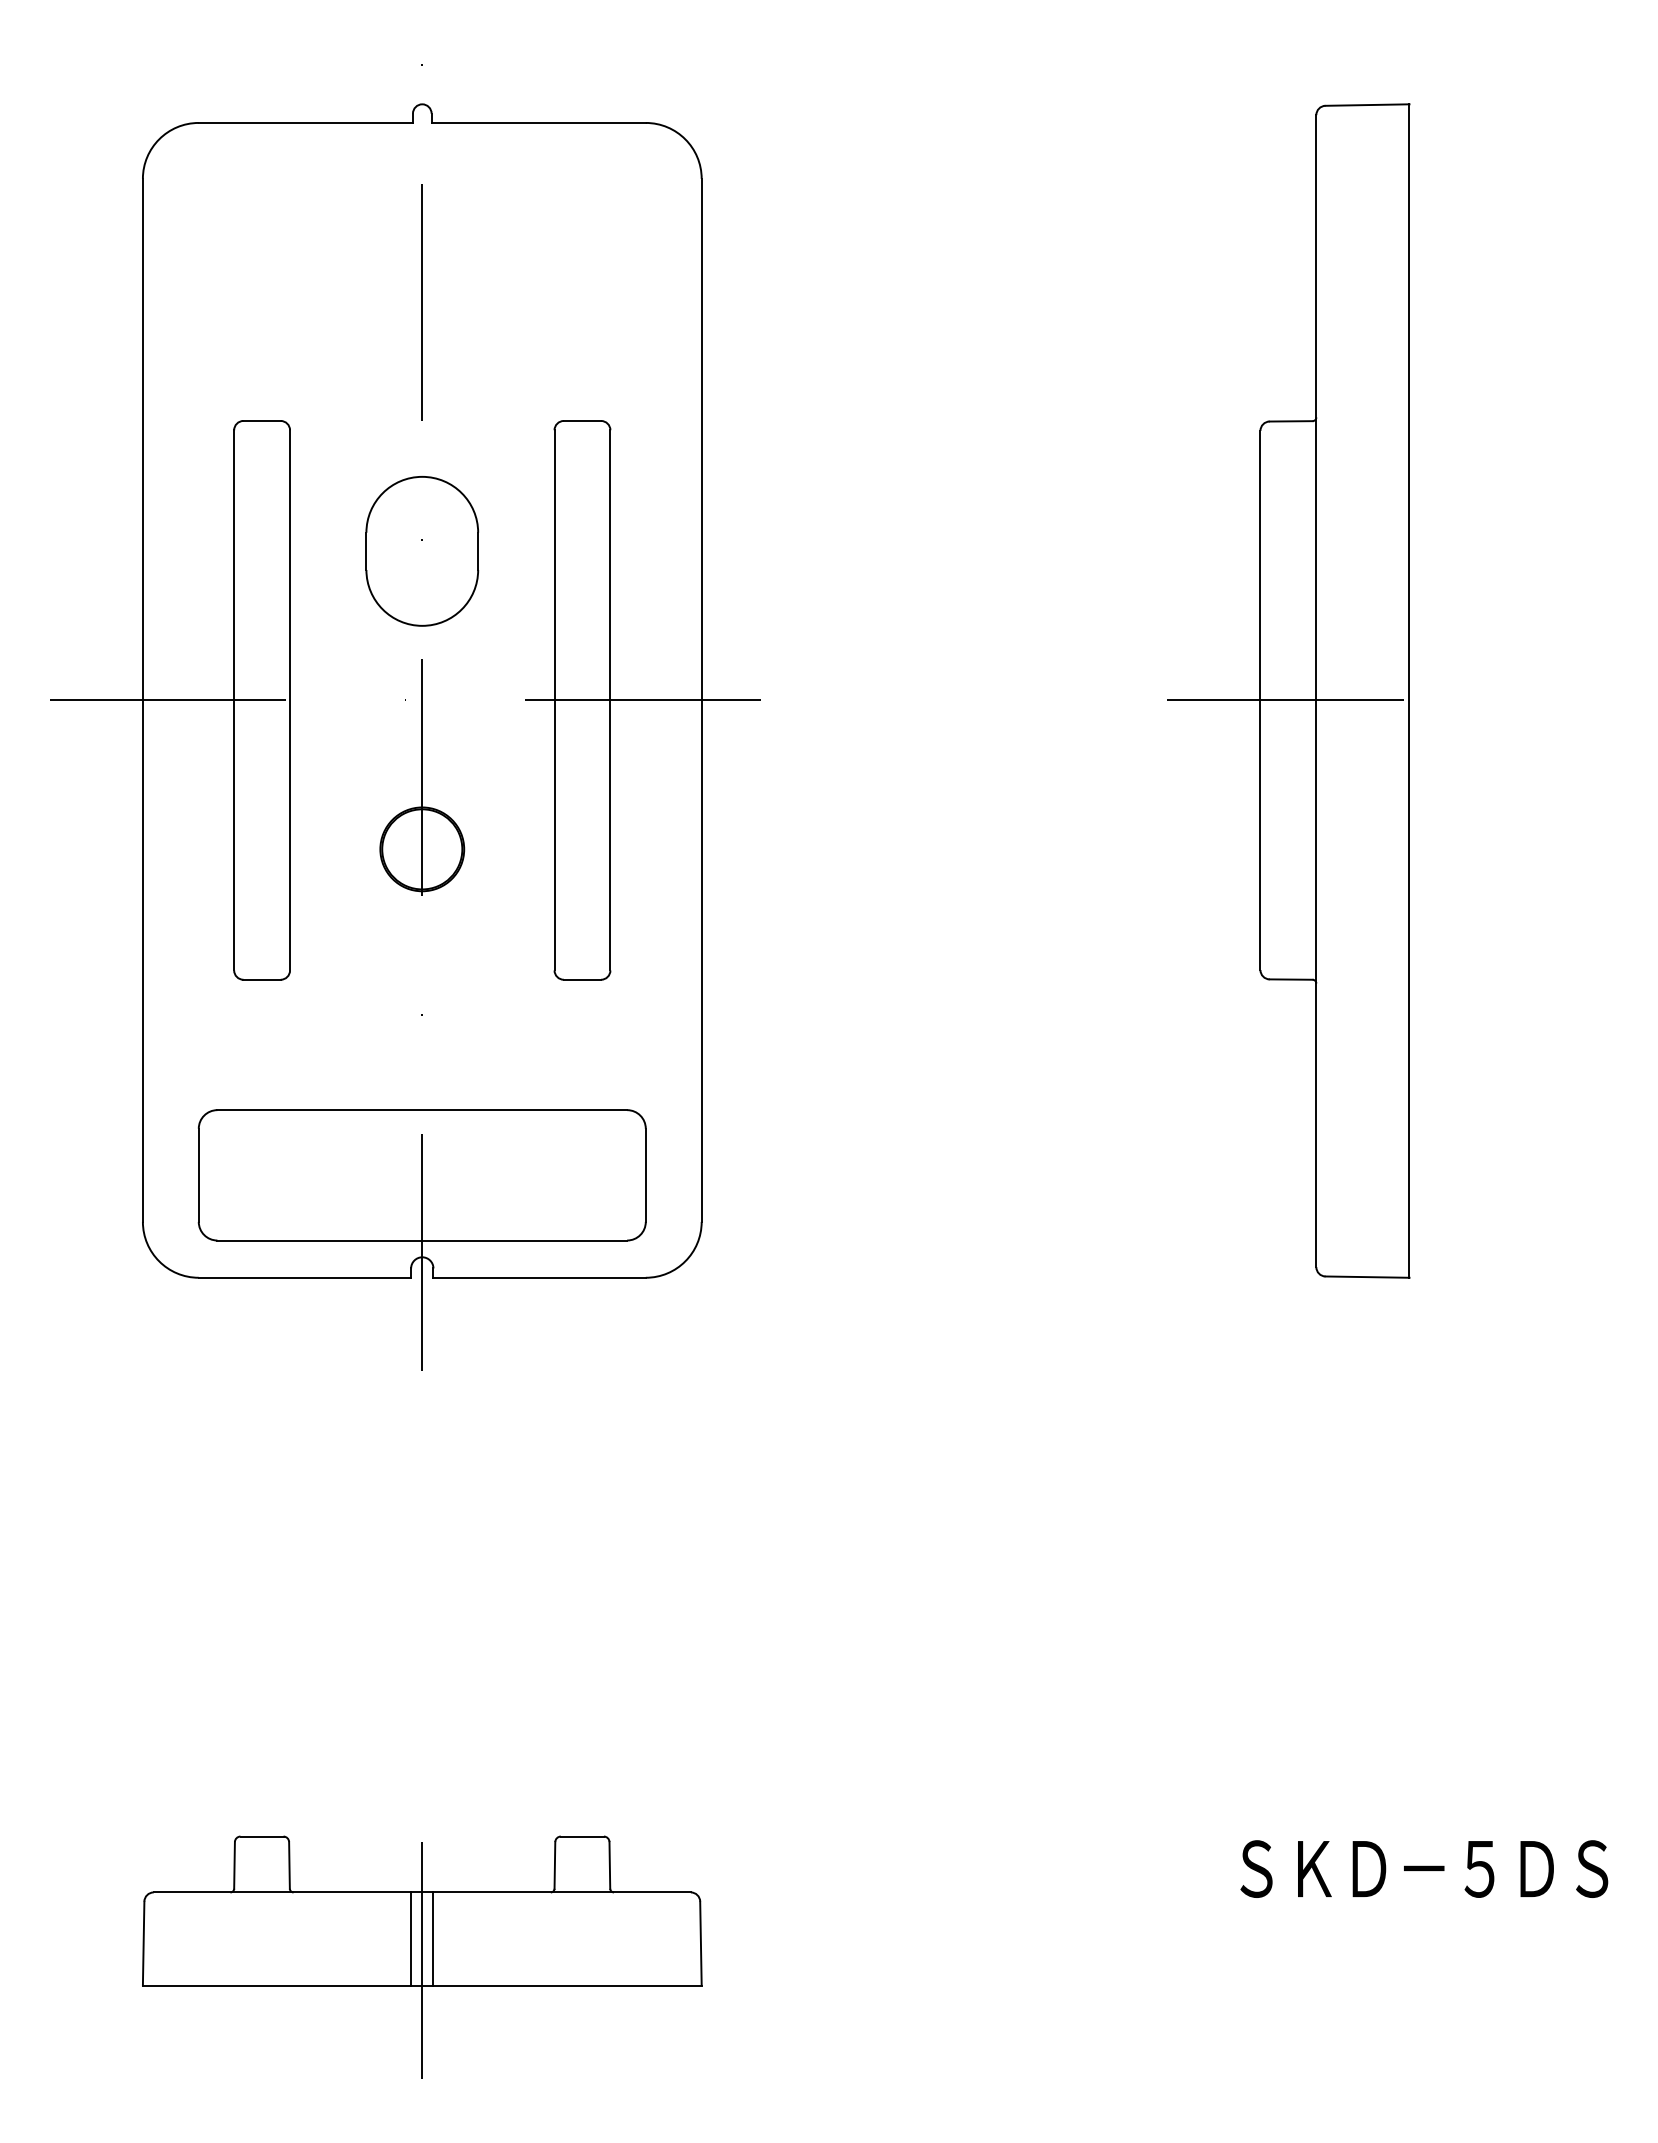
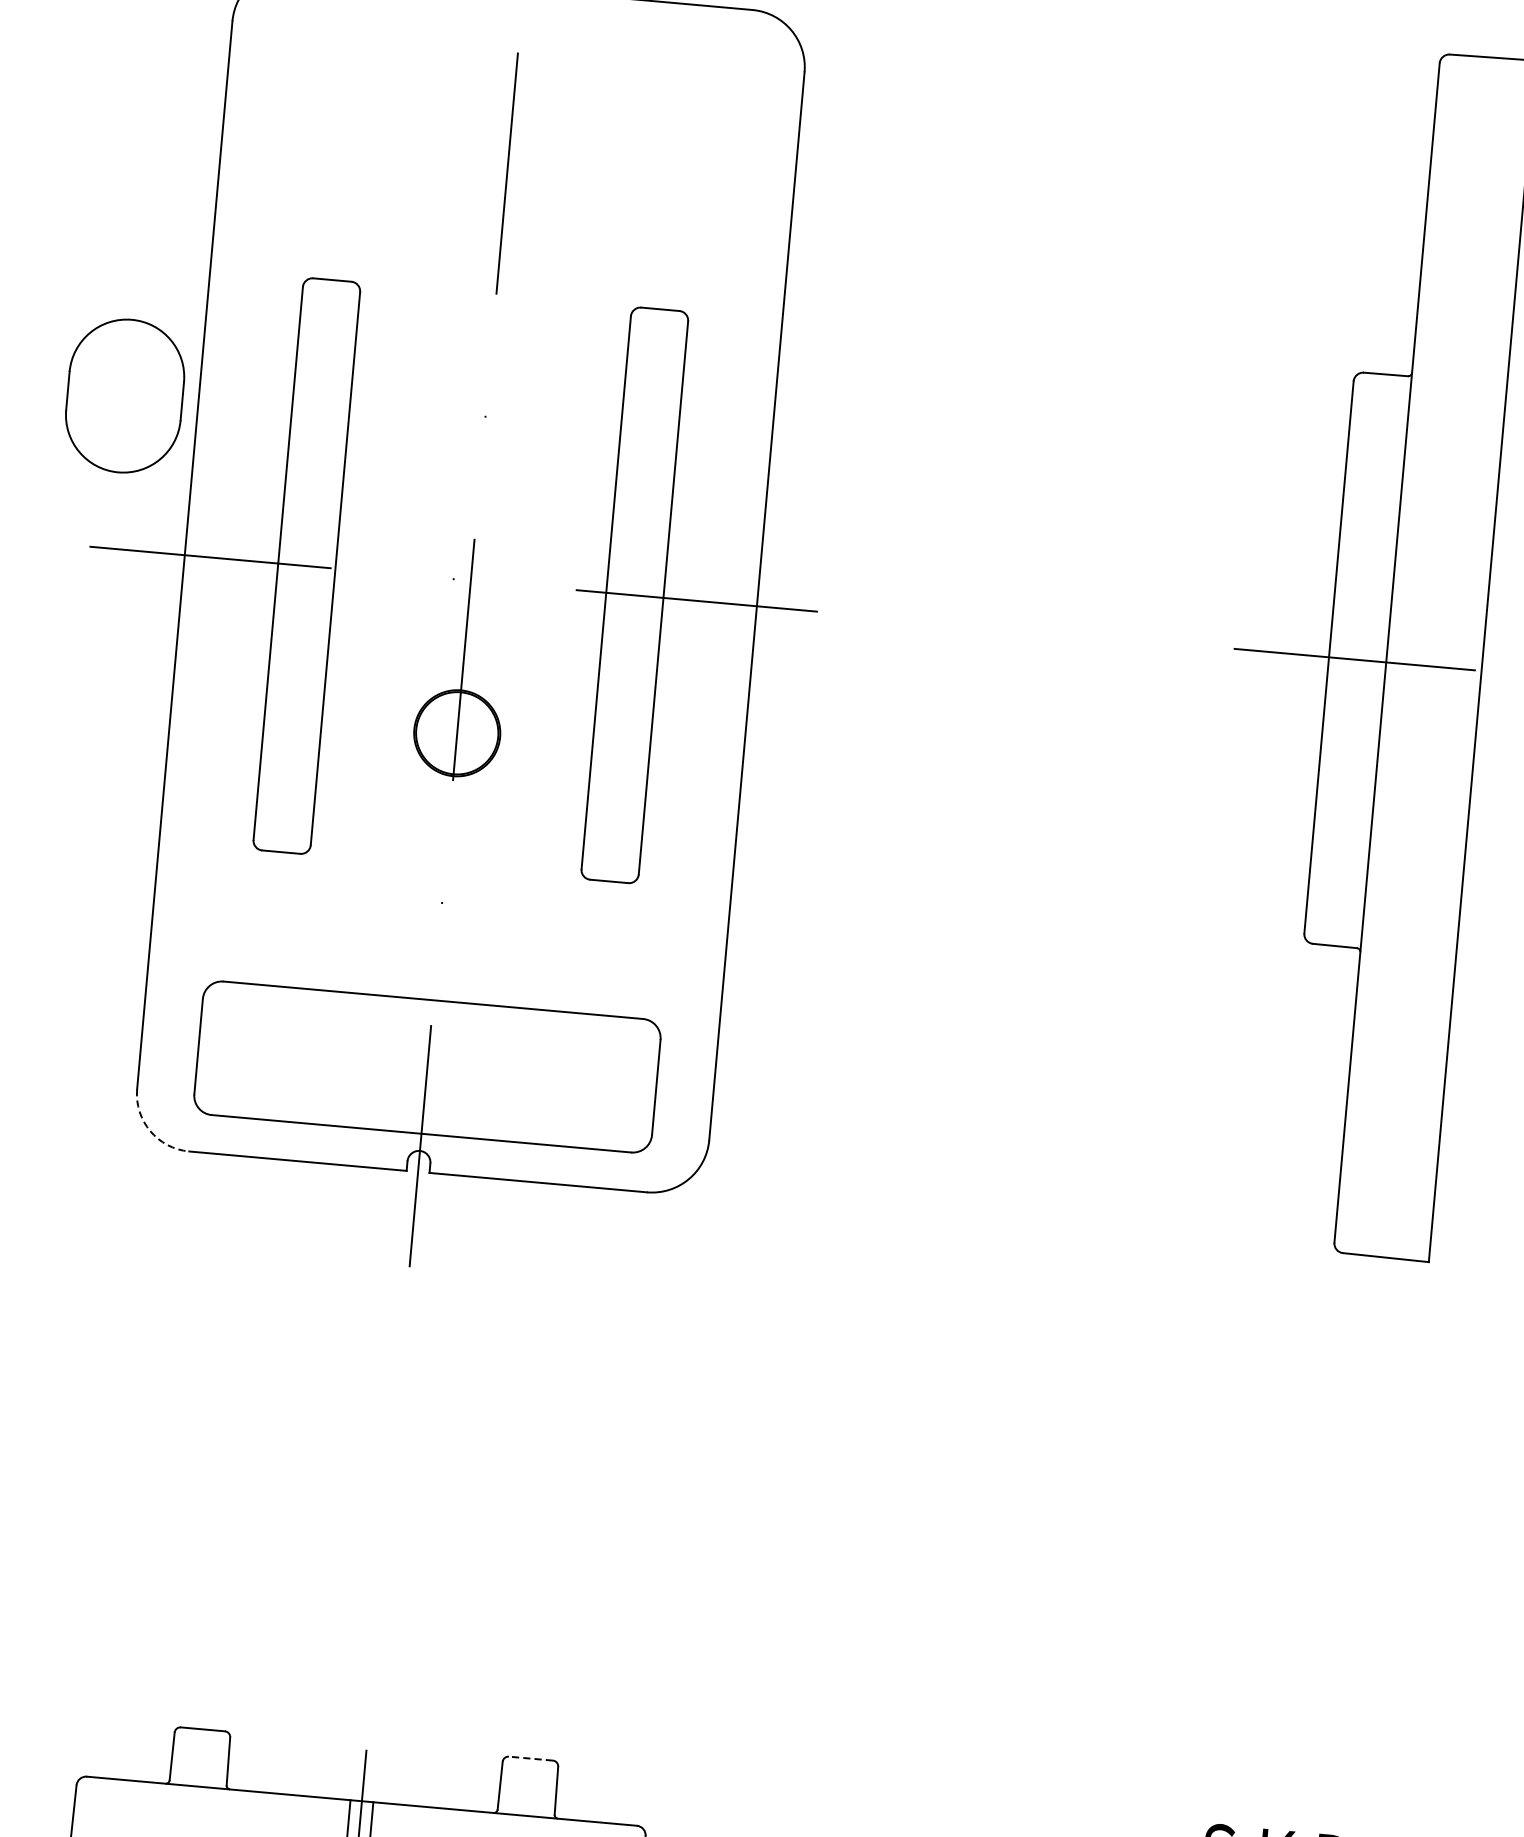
part: (422, 551) -> (125, 396), moved
arc: (159, 1261) -> (150, 1131), solid -> dashed
line: (582, 1836) -> (531, 1758), solid -> dashed

